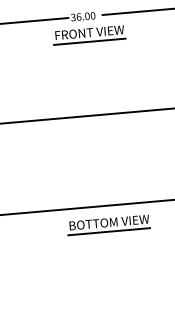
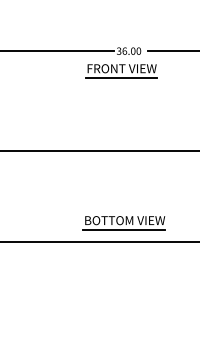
part: (89, 35) -> (121, 71), moved
part: (108, 225) -> (123, 223), moved

